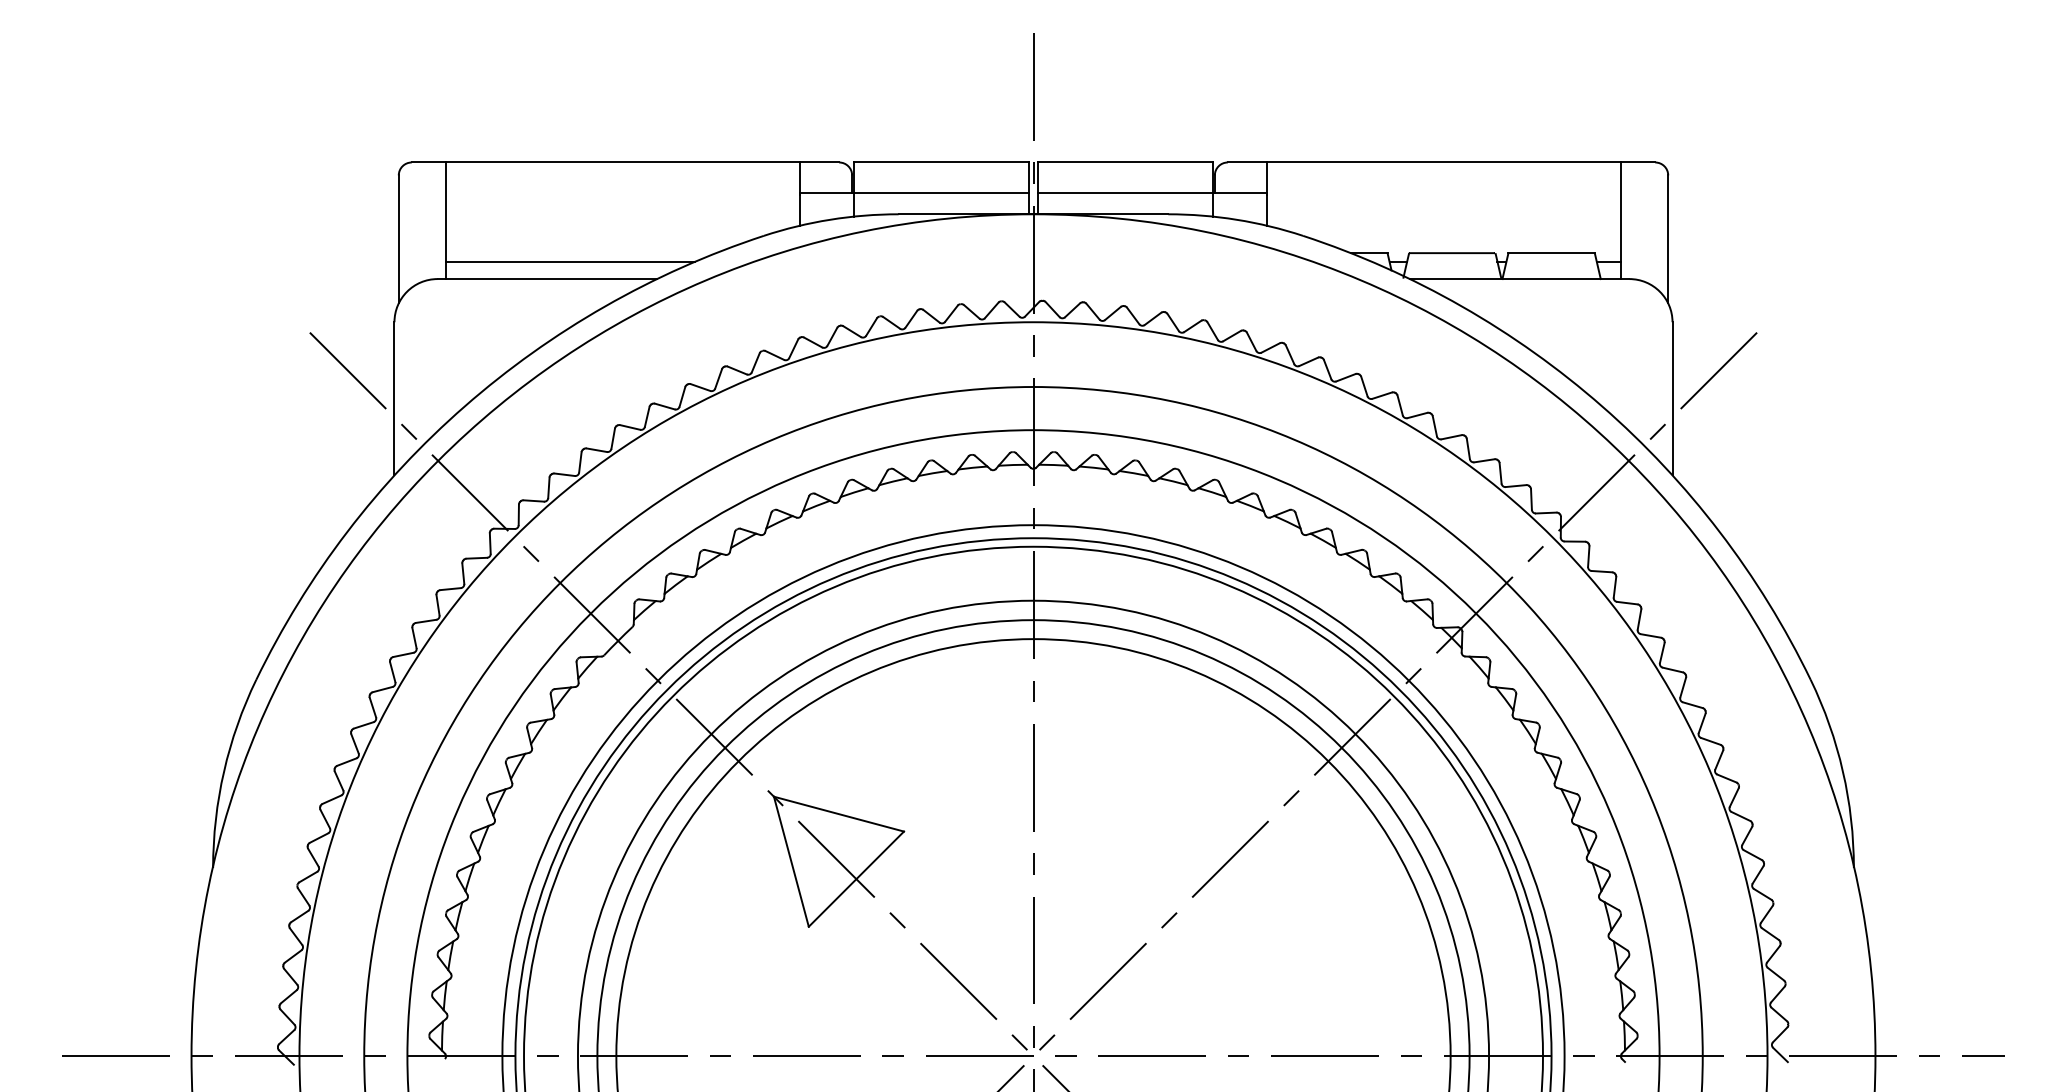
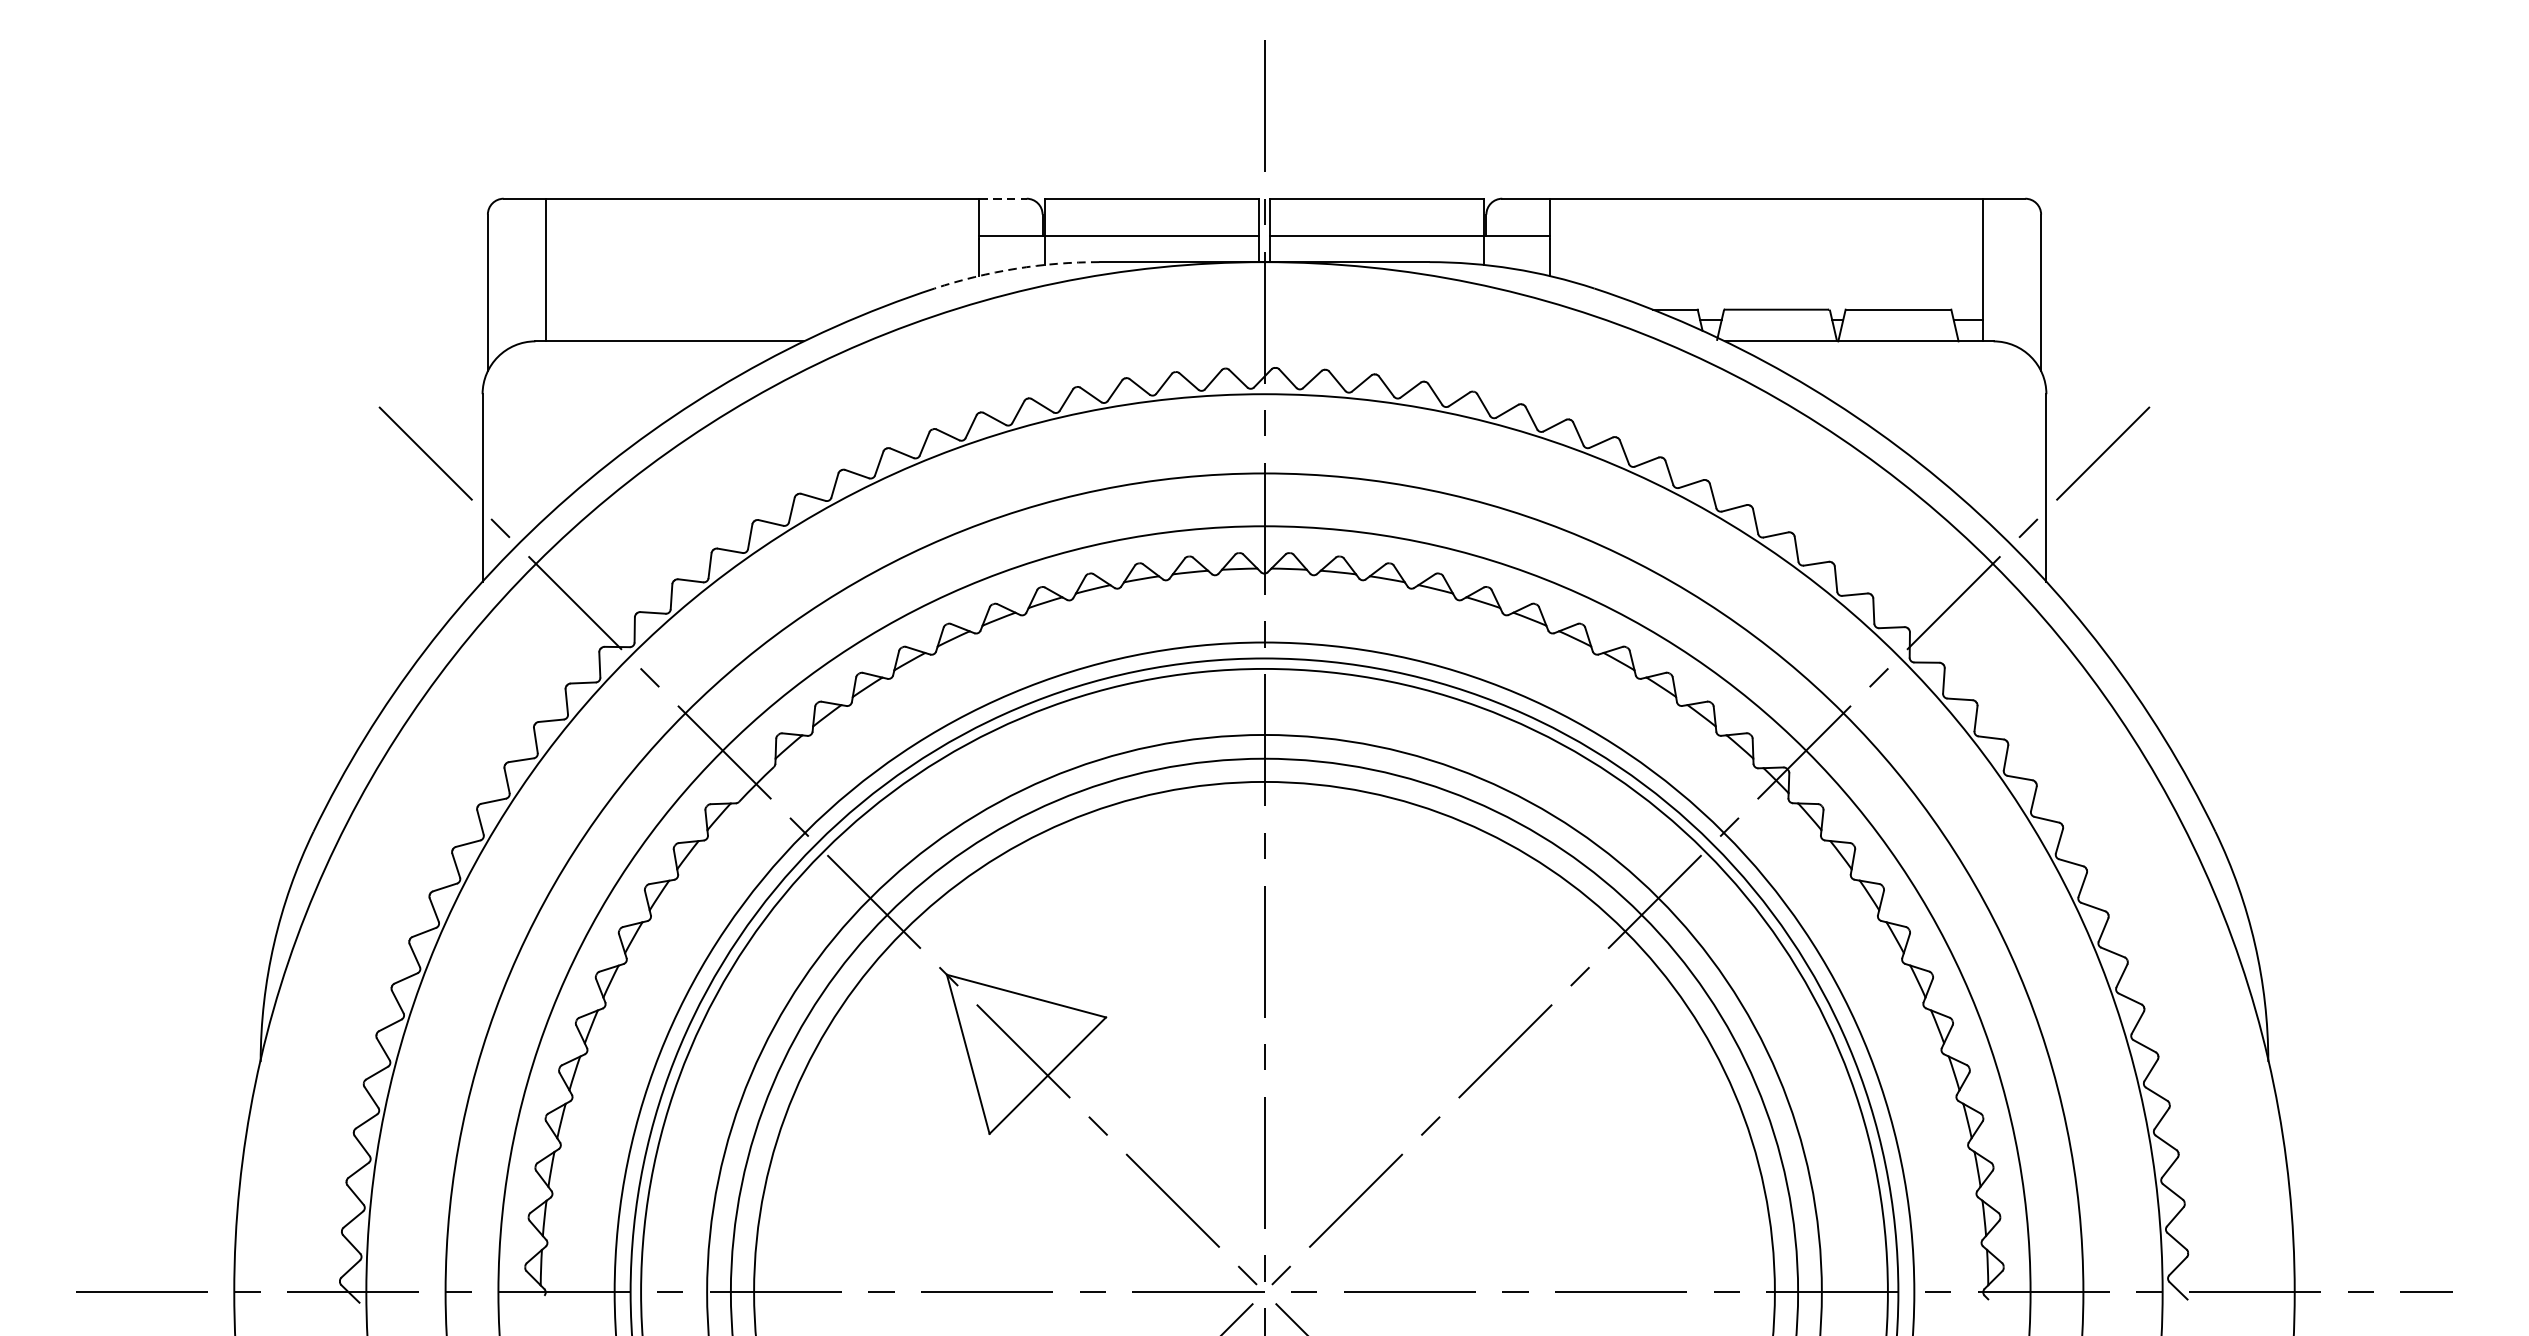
line: (820, 162) -> (1003, 198), solid -> dashed
arc: (830, 219) -> (1016, 268), solid -> dashed
line: (570, 261) -> (697, 319), removed

